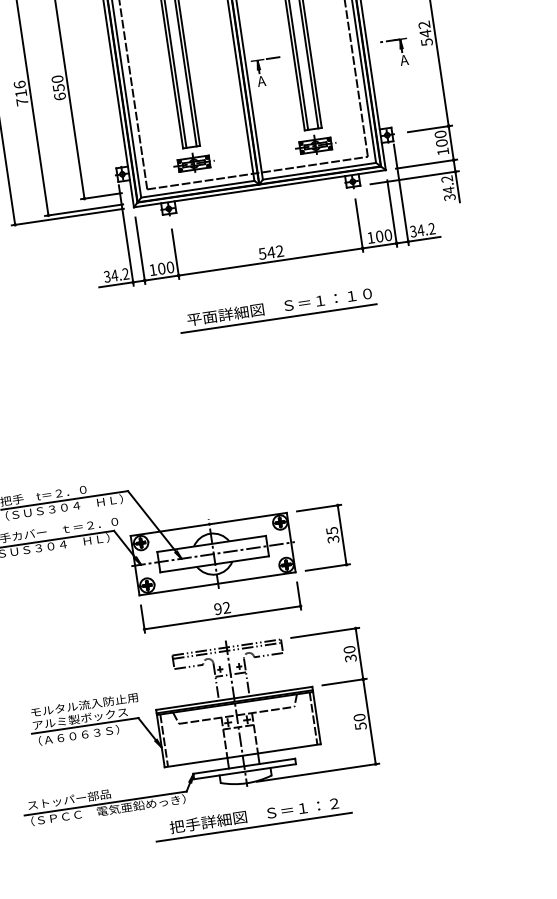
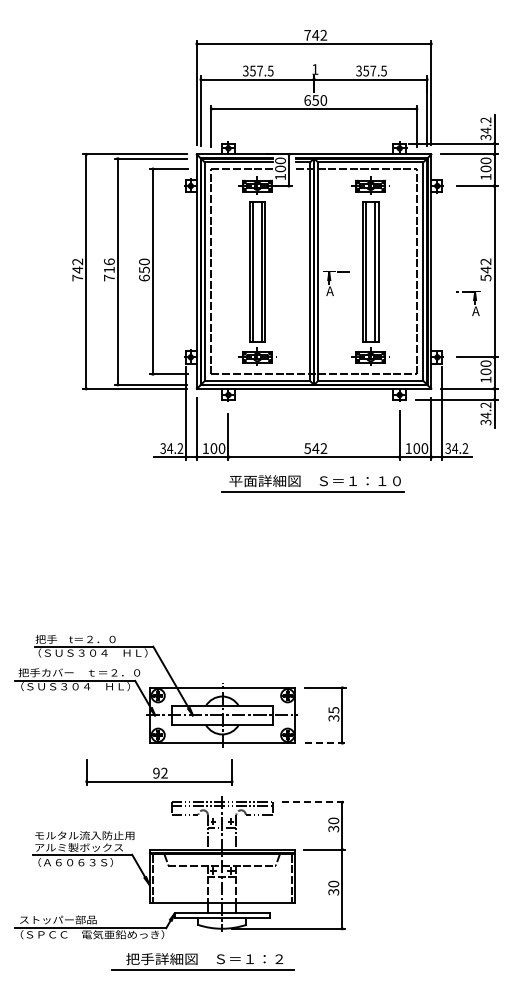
part: (395, 53) -> (468, 303), moved
part: (284, 309) -> (319, 484), moved
line: (328, 567) -> (325, 743), solid -> dashed
part: (221, 607) -> (159, 772), moved
line: (324, 633) -> (313, 802), solid -> dashed
text: (360, 726) -> (333, 892), 50 -> 30
part: (252, 818) -> (202, 961), moved

